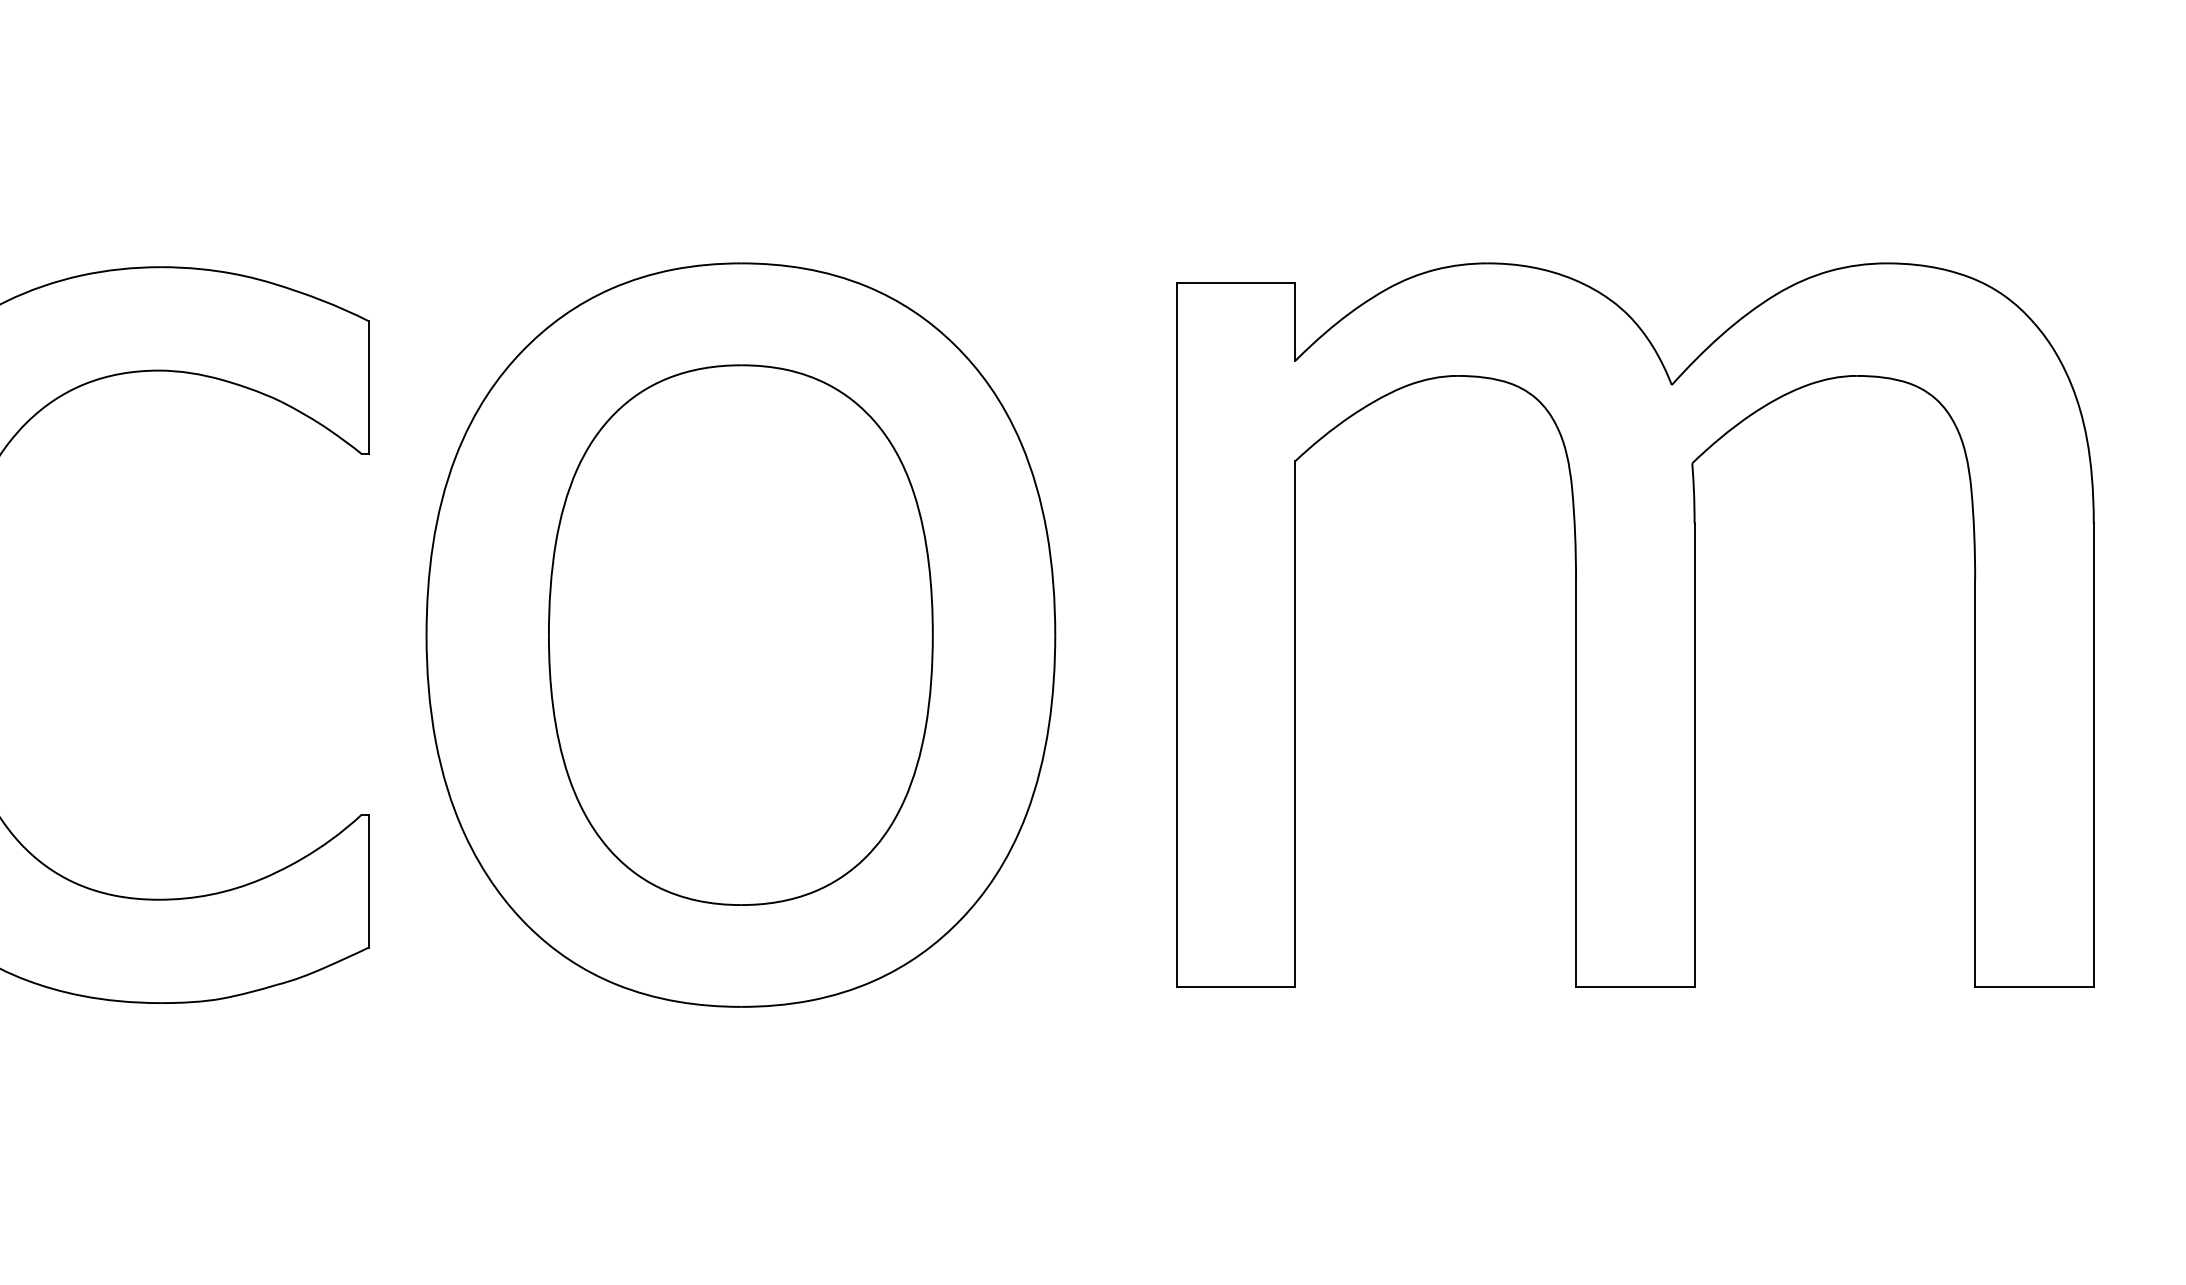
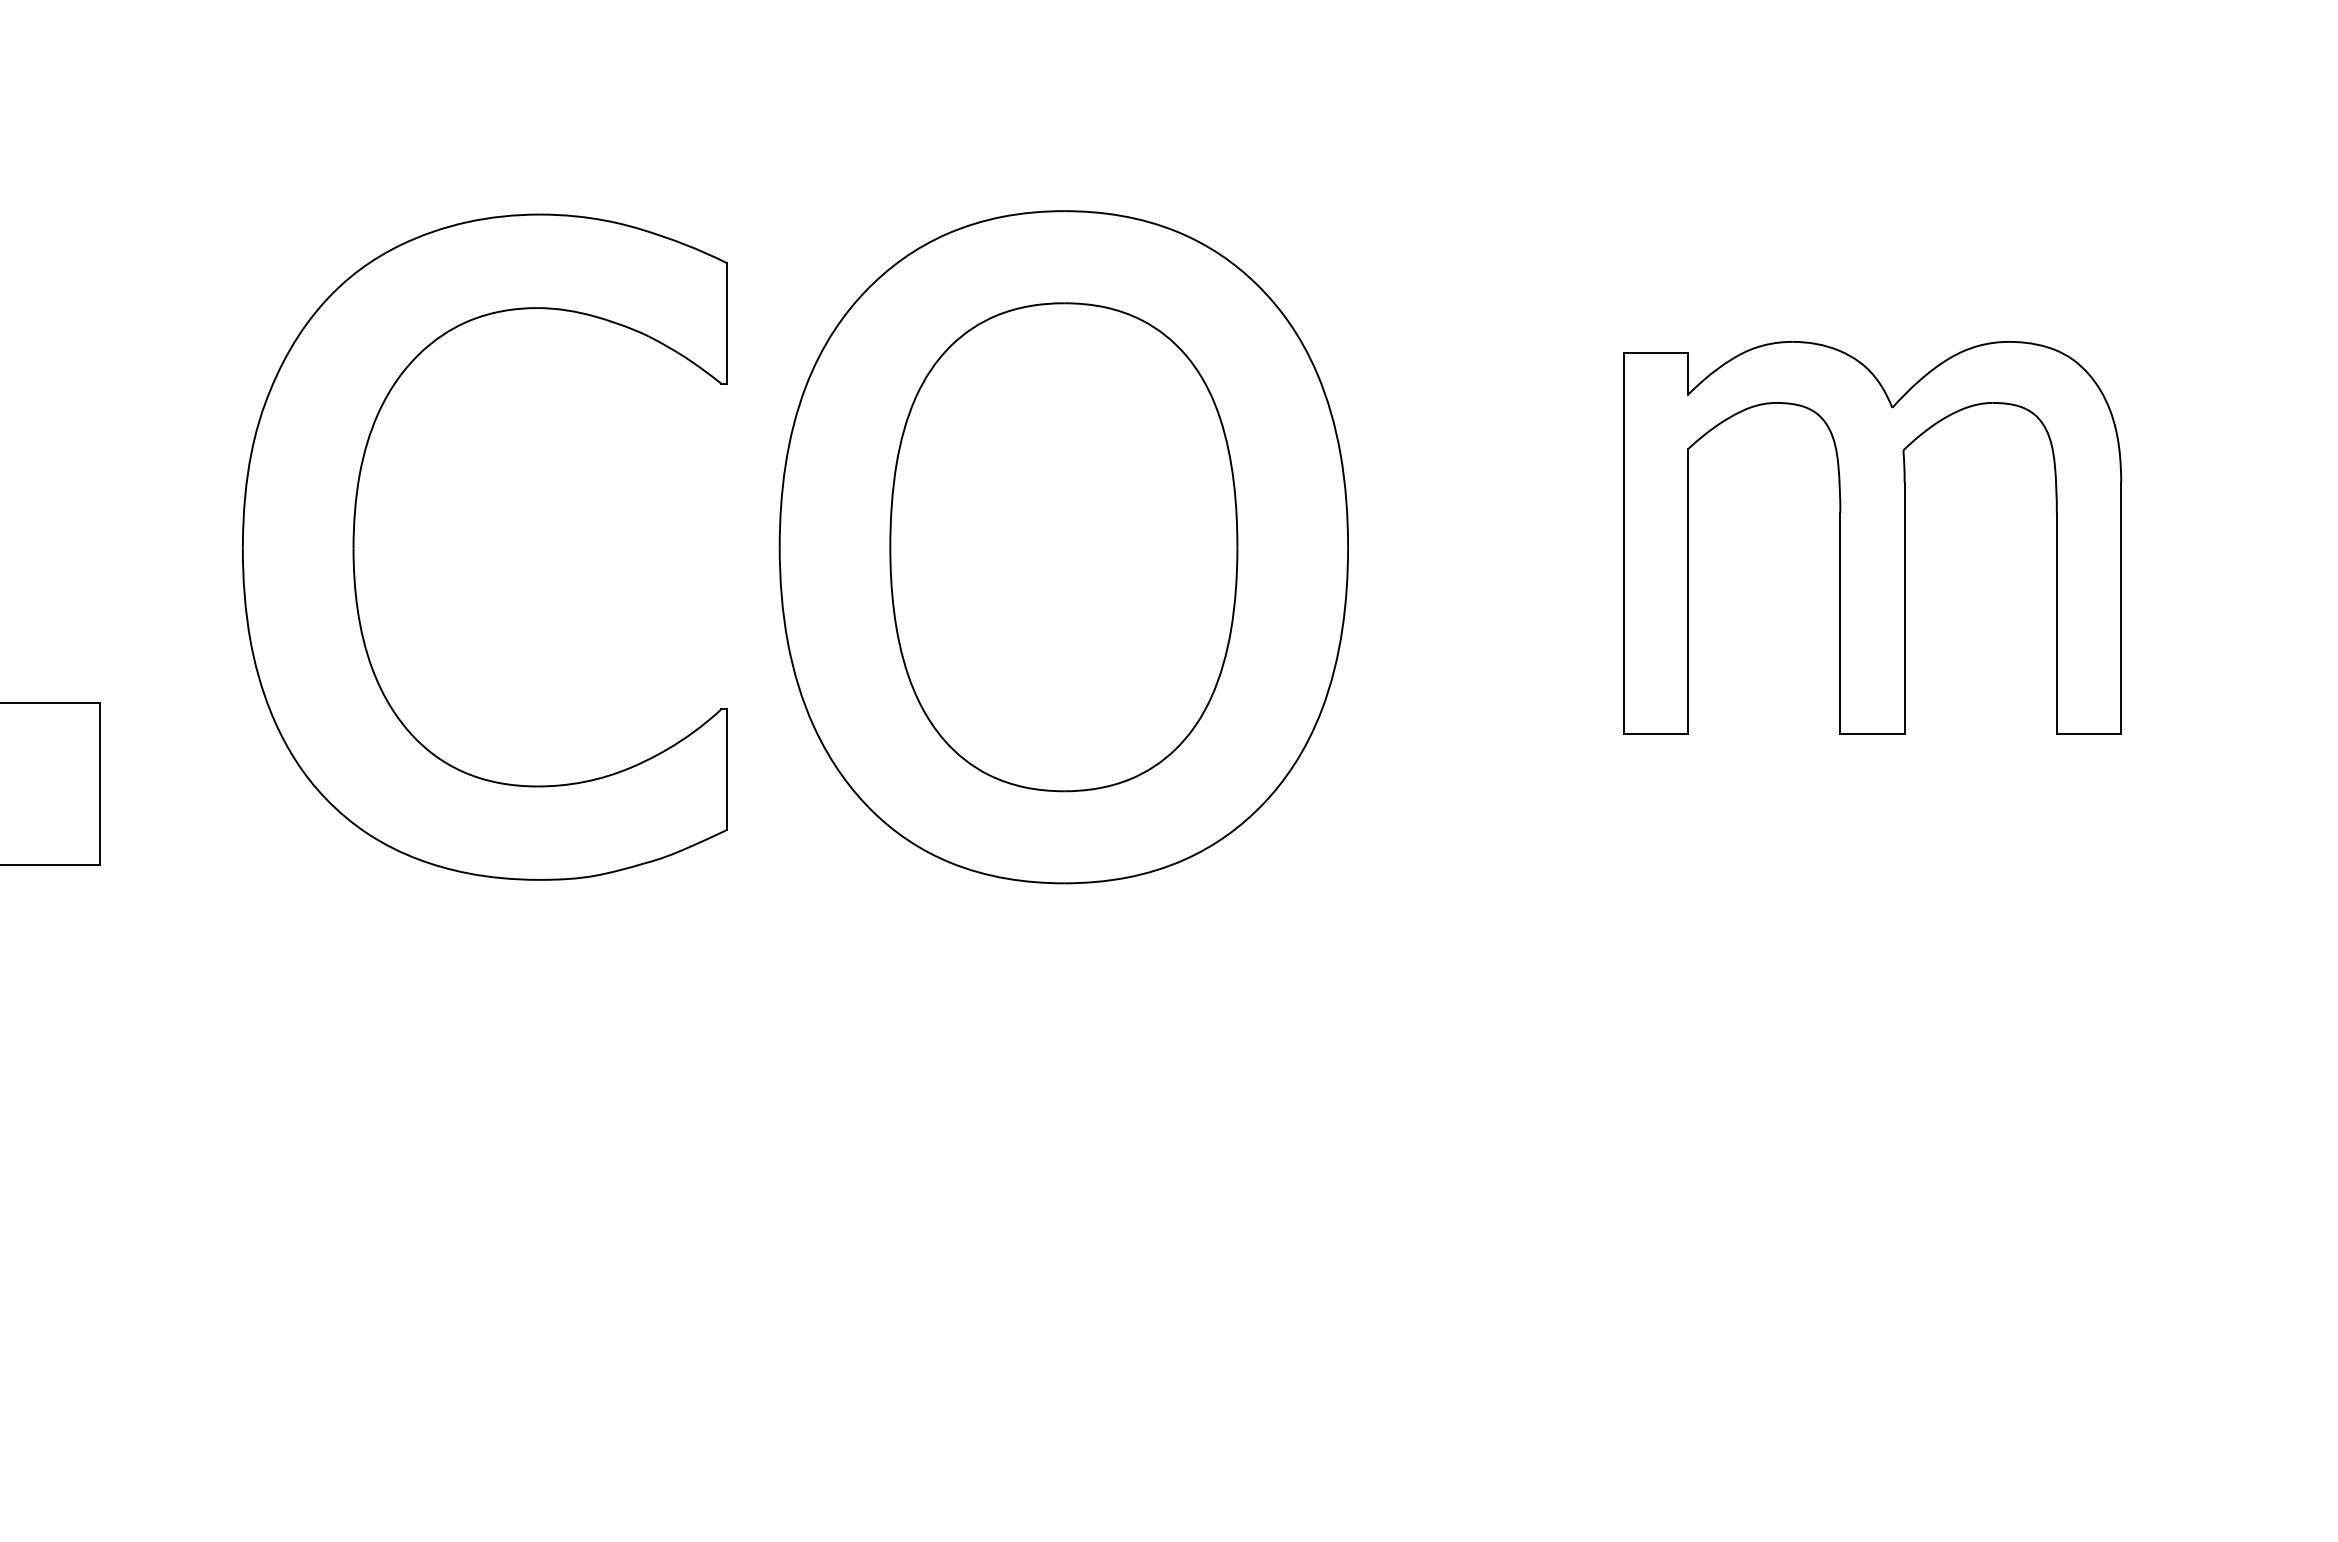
part: (1635, 624) -> (1872, 537), size x0.6

